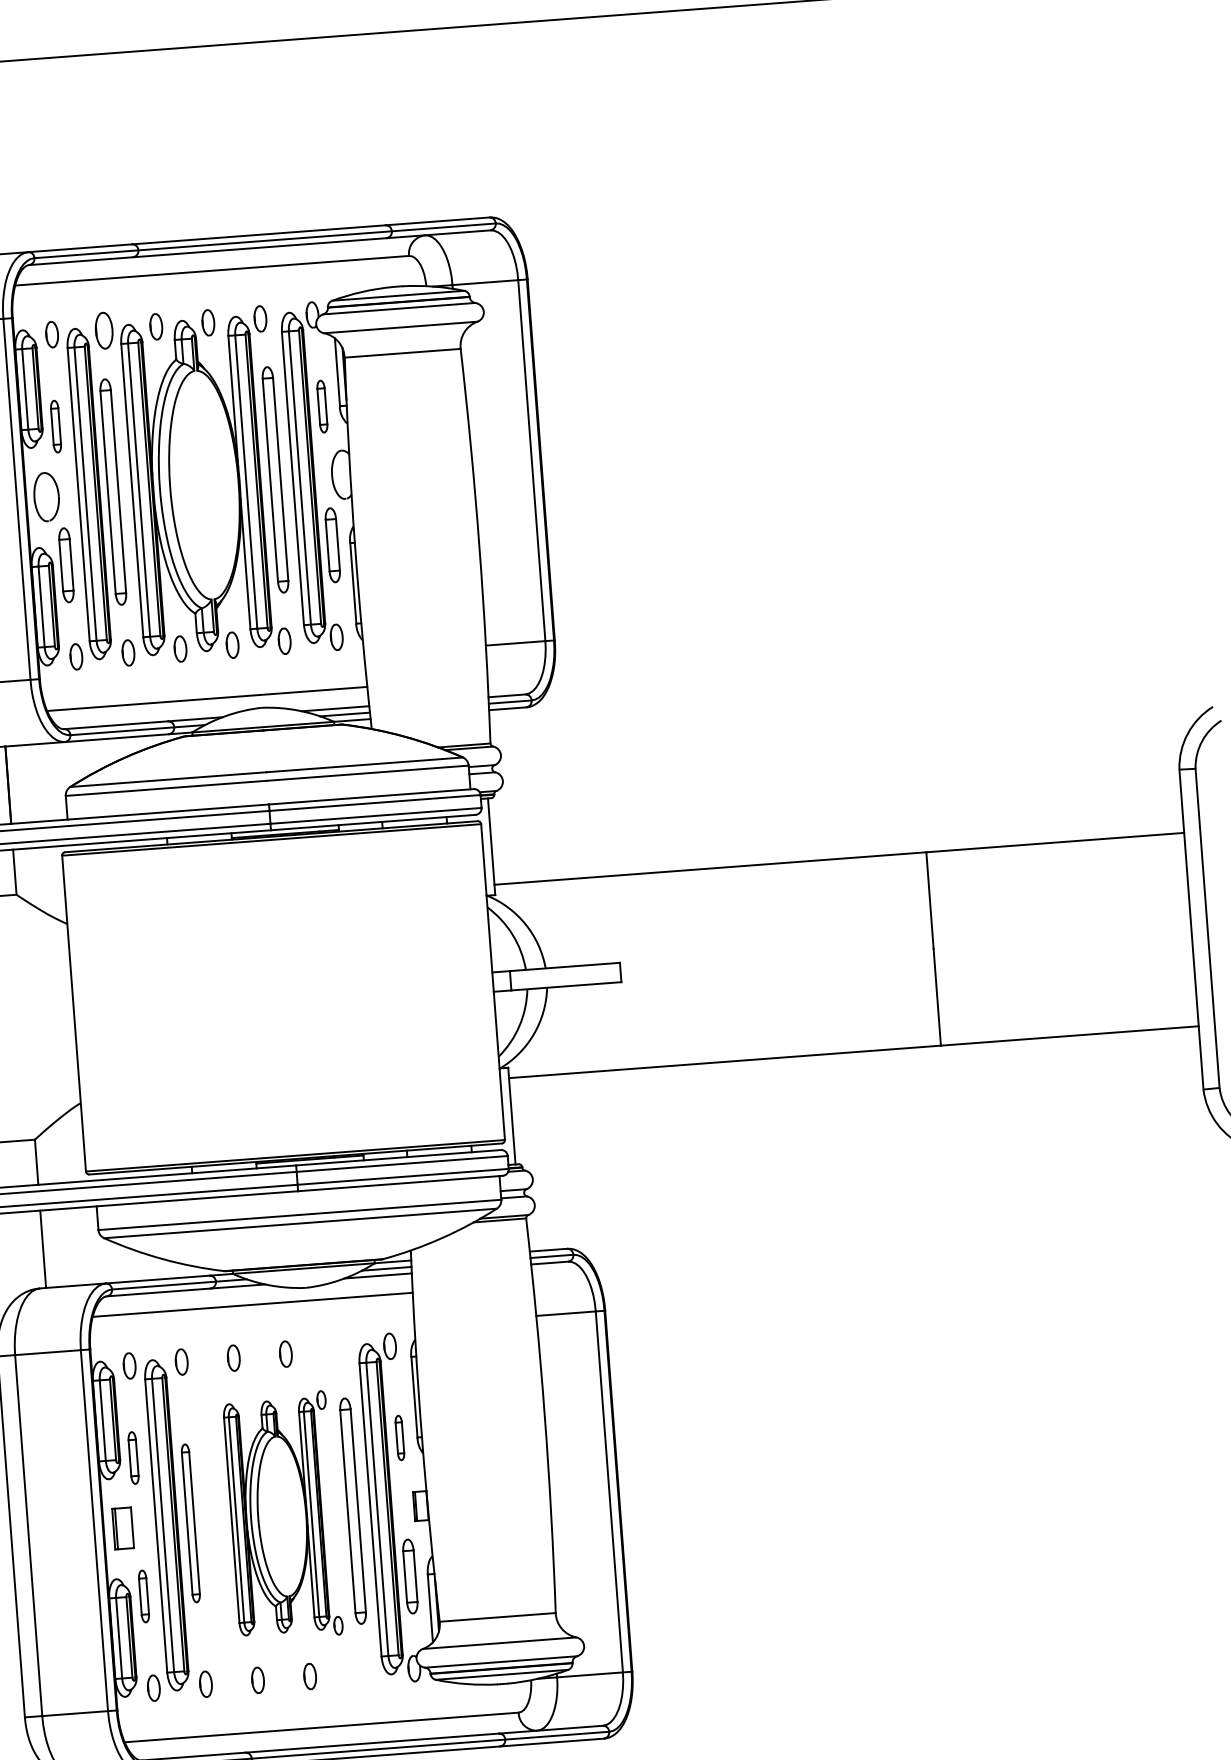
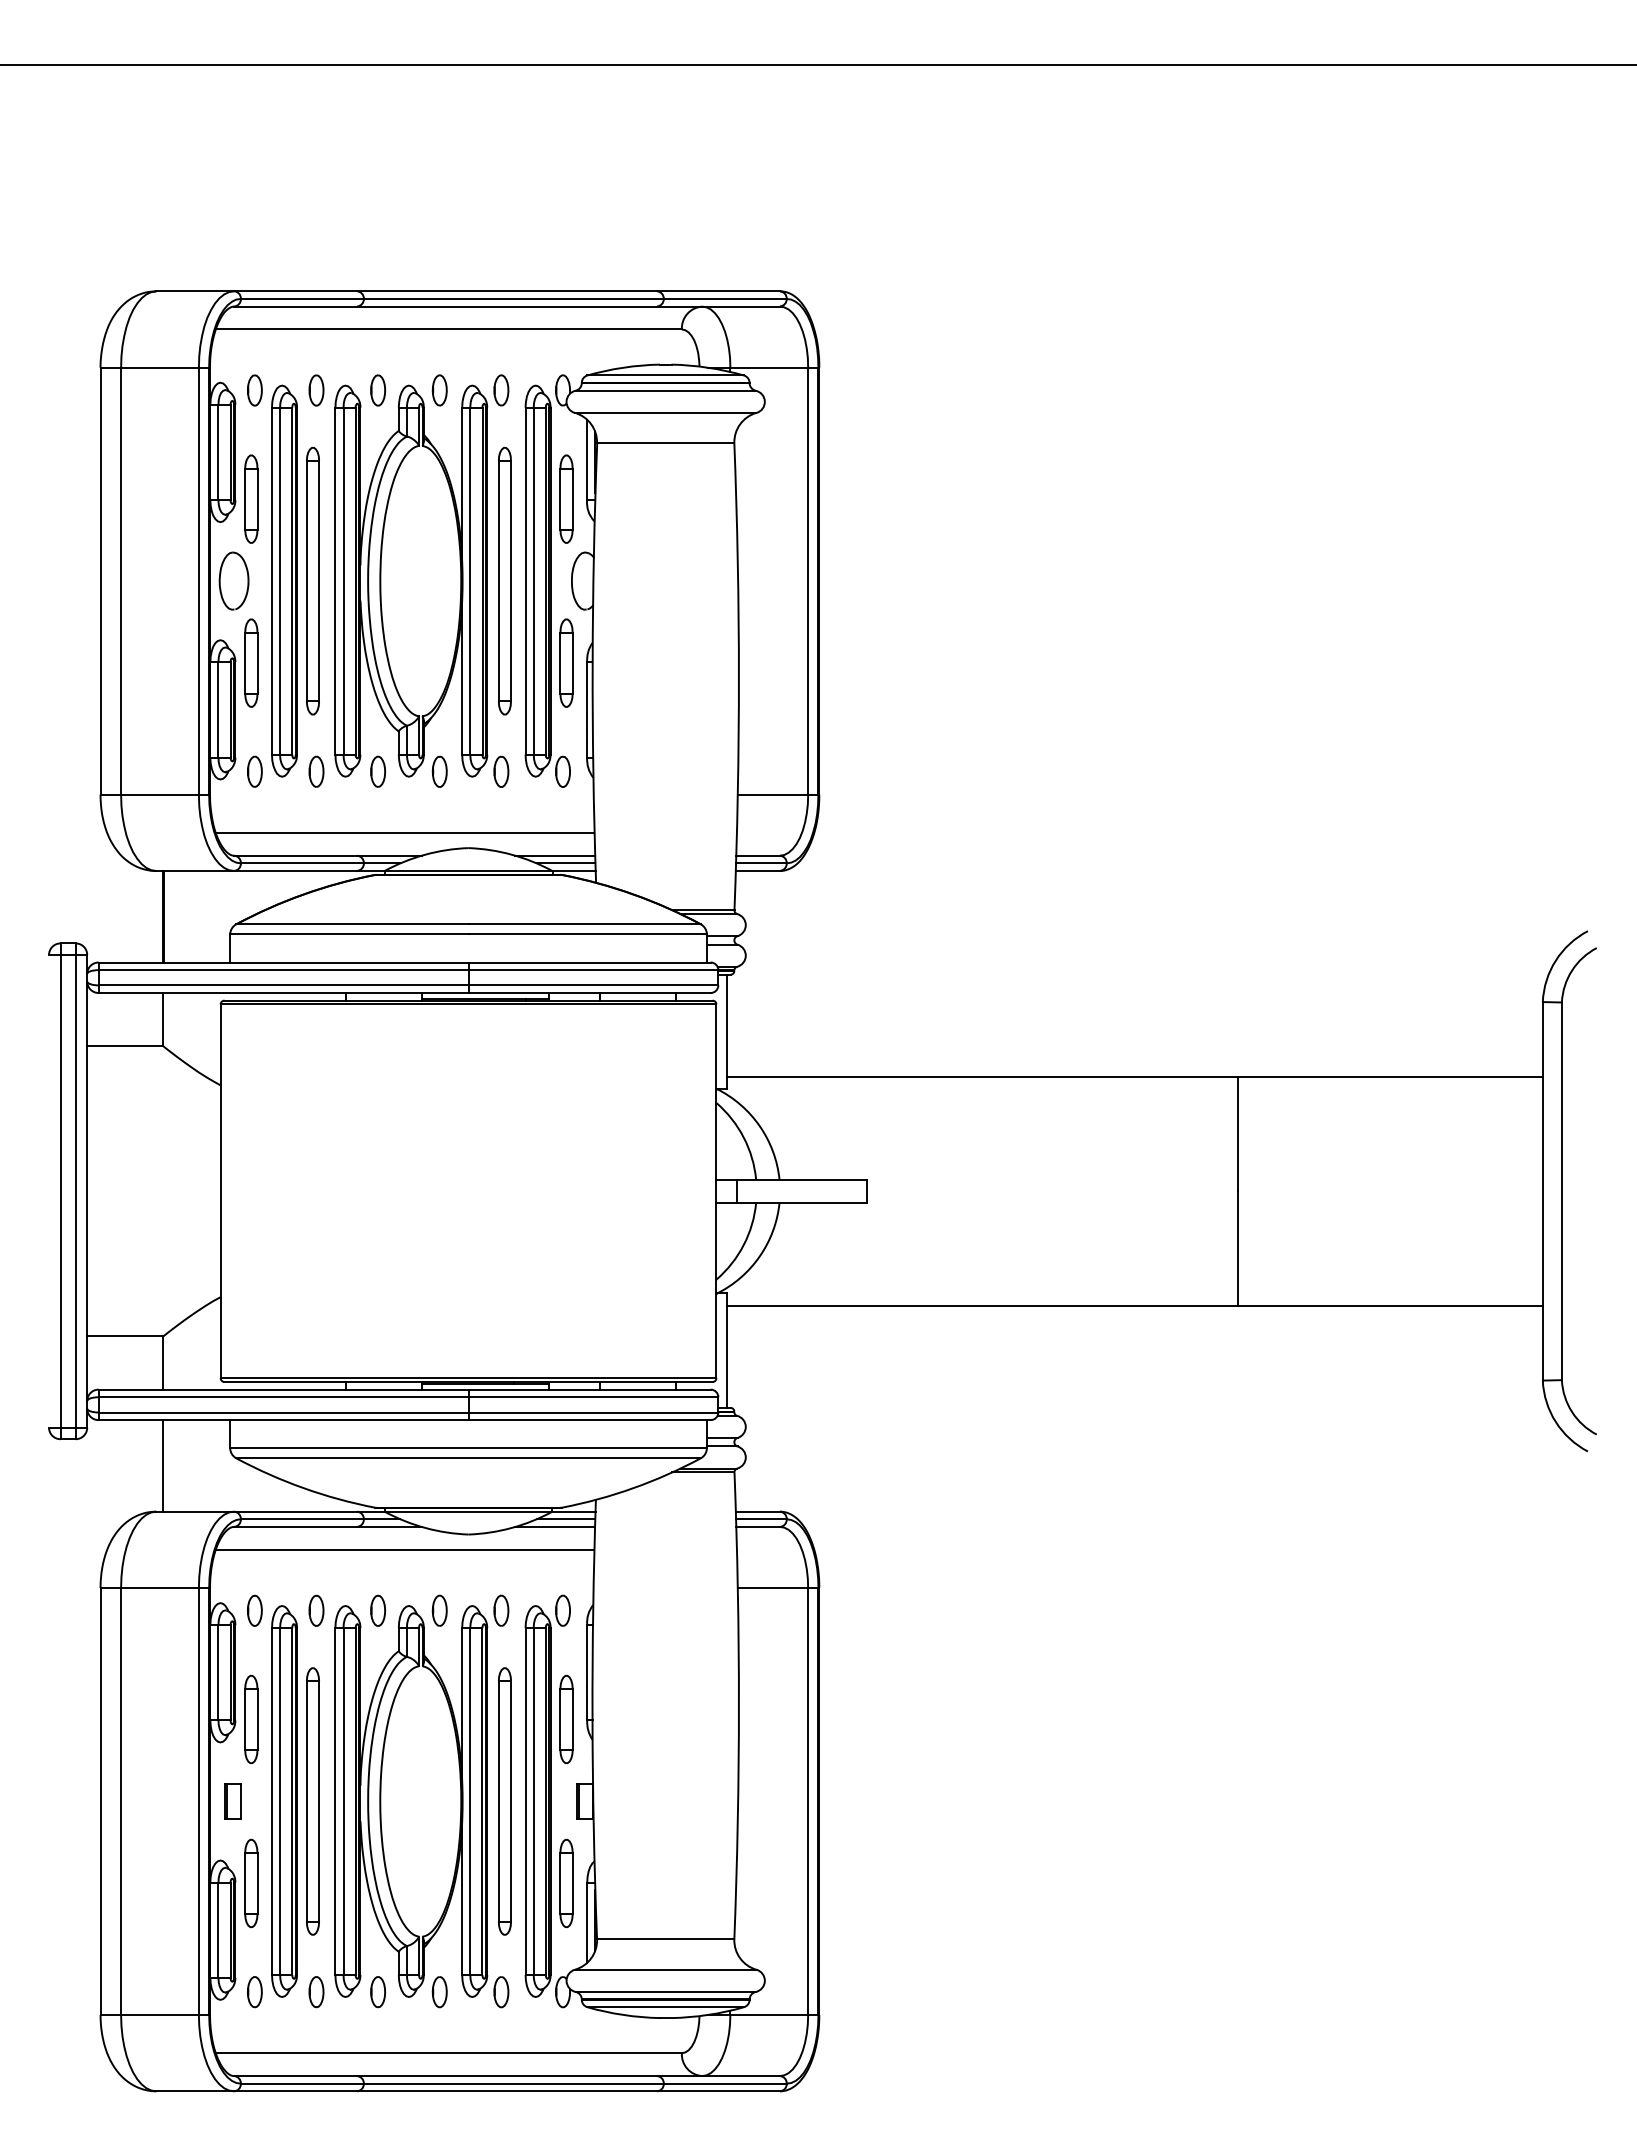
part: (104, 330) -> (316, 390), size x0.71
part: (322, 406) -> (566, 498), size x1.43
part: (56, 426) -> (251, 498), size x1.43
part: (399, 1438) -> (566, 1719), size x1.67
part: (133, 1458) -> (251, 1719), size x1.43
part: (282, 1516) -> (421, 1801), size x1.43
part: (190, 1523) -> (312, 1801), size x1.43
part: (122, 1528) -> (232, 1801), size x0.71
part: (144, 1595) -> (251, 1882), size x1.43

